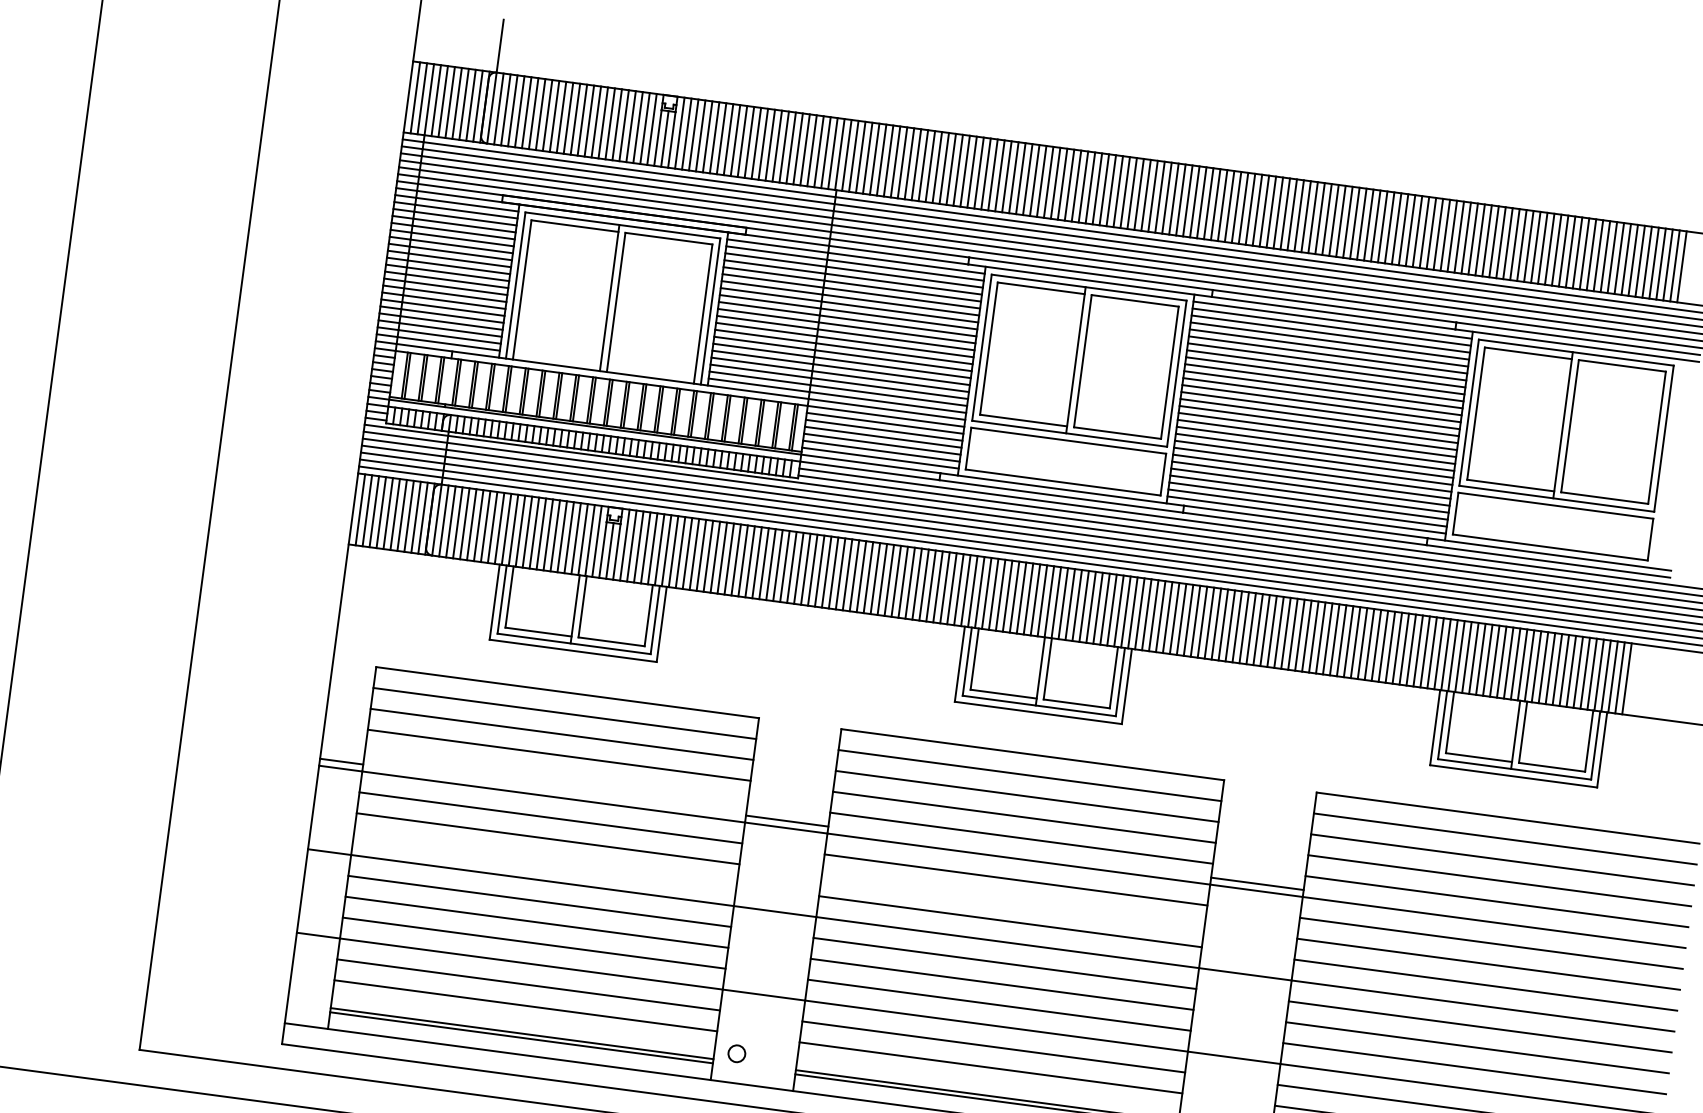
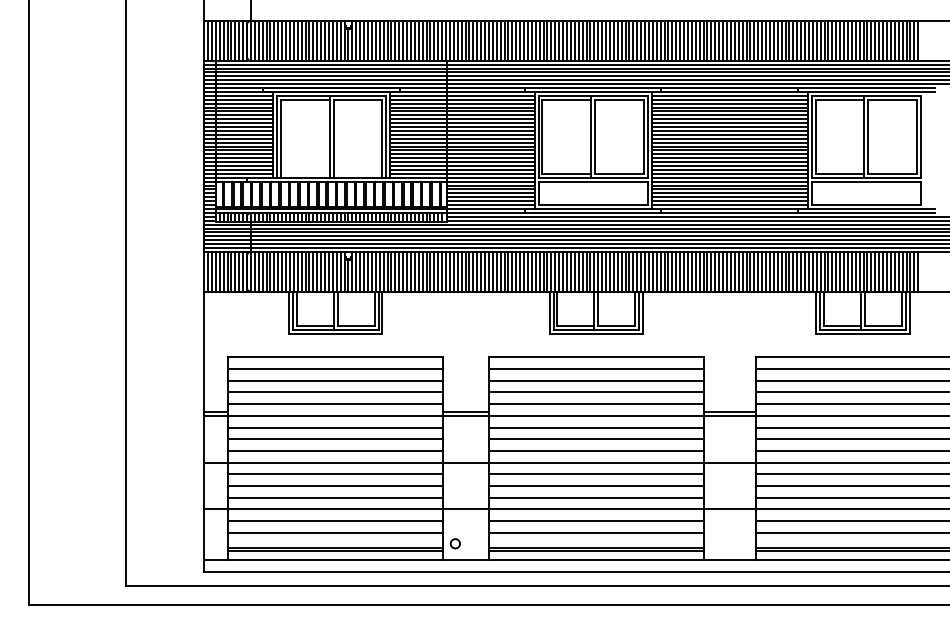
line: (556, 776) -> (335, 404), added
line: (545, 858) -> (335, 450), added
line: (1013, 901) -> (596, 439), added

